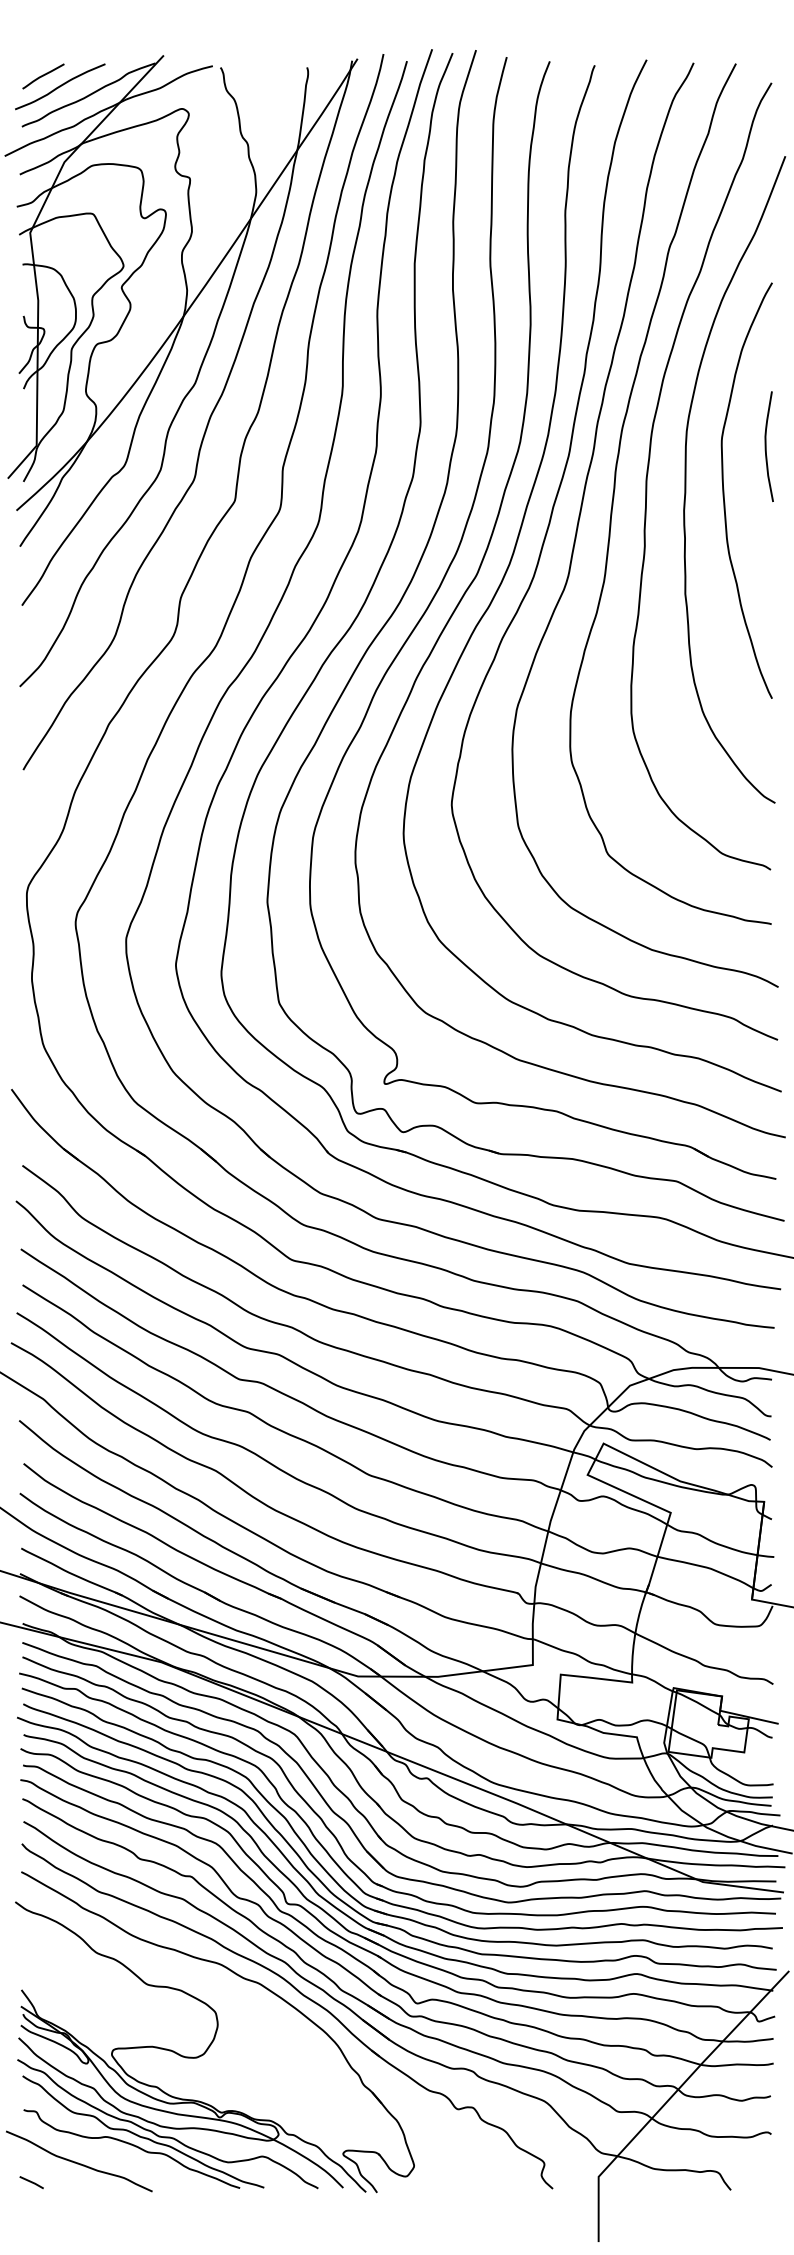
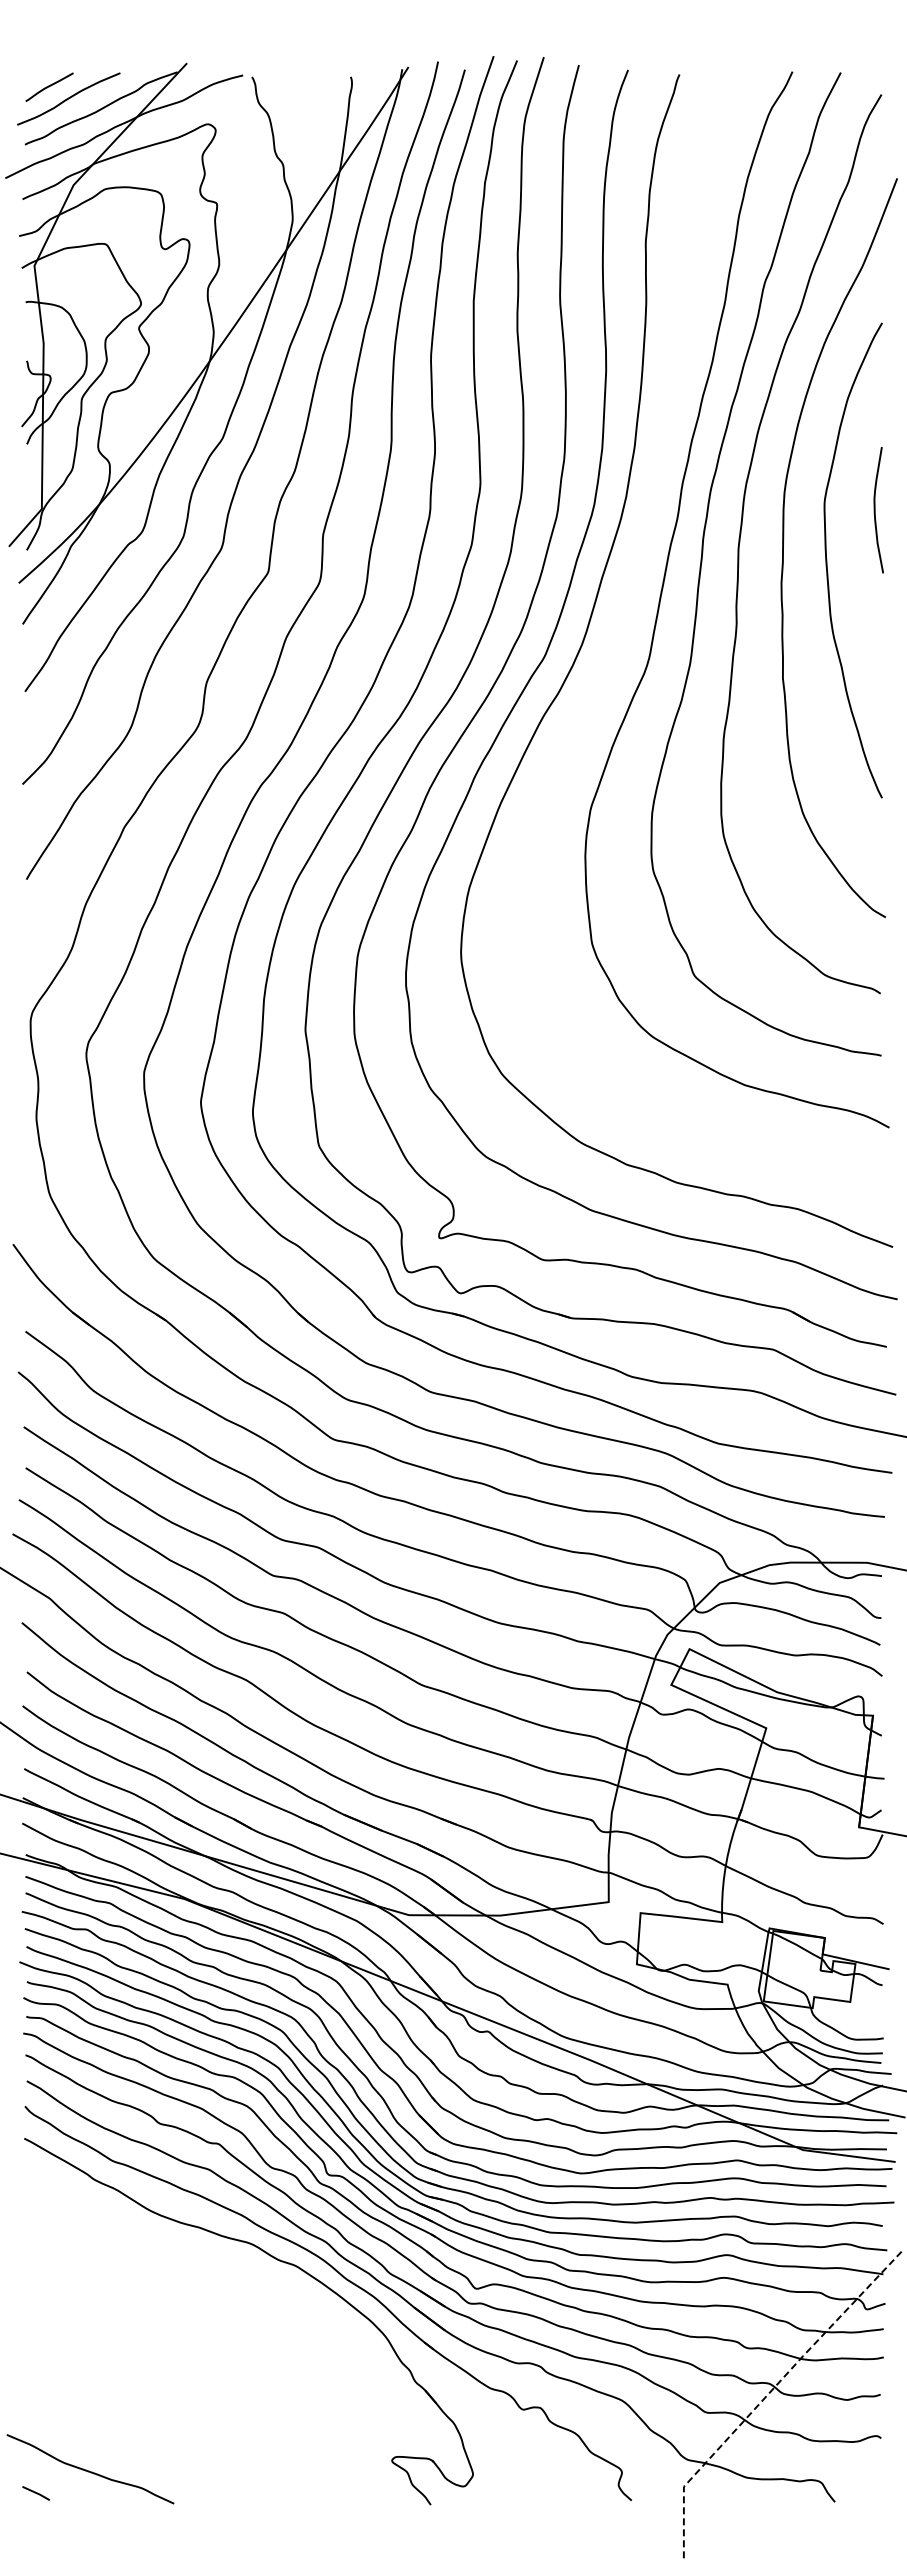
curve: (547, 533) -> (625, 609), removed
part: (190, 2056) -> (217, 2349), removed
line: (670, 2097) -> (766, 2396), solid -> dashed

